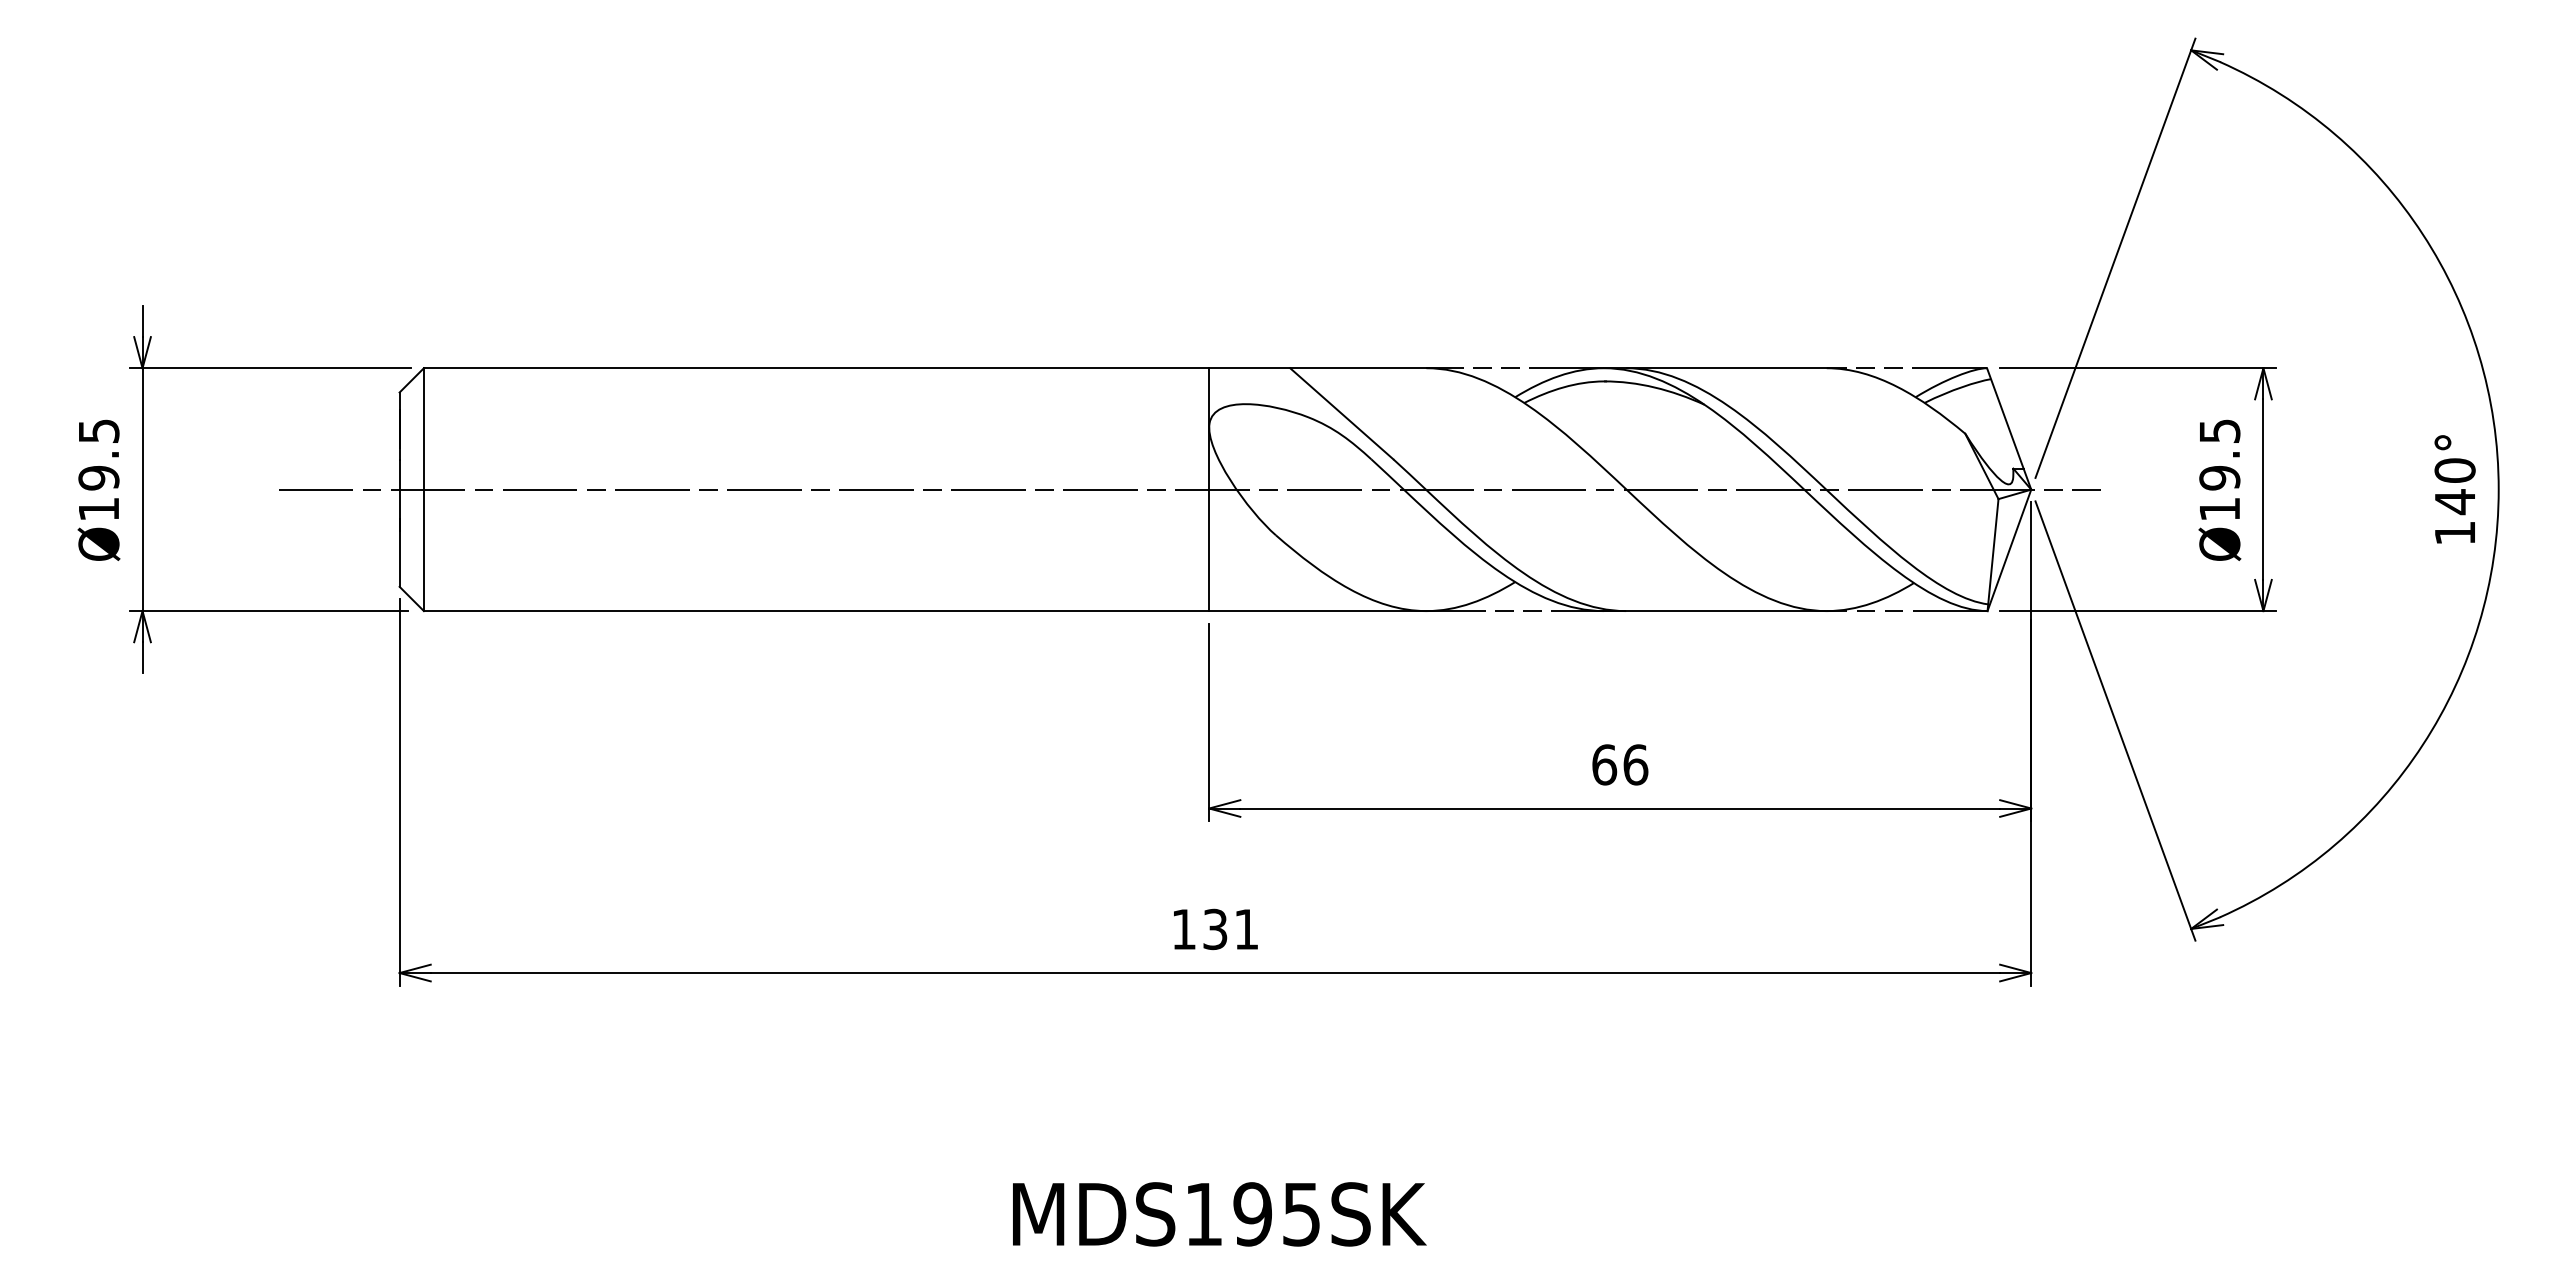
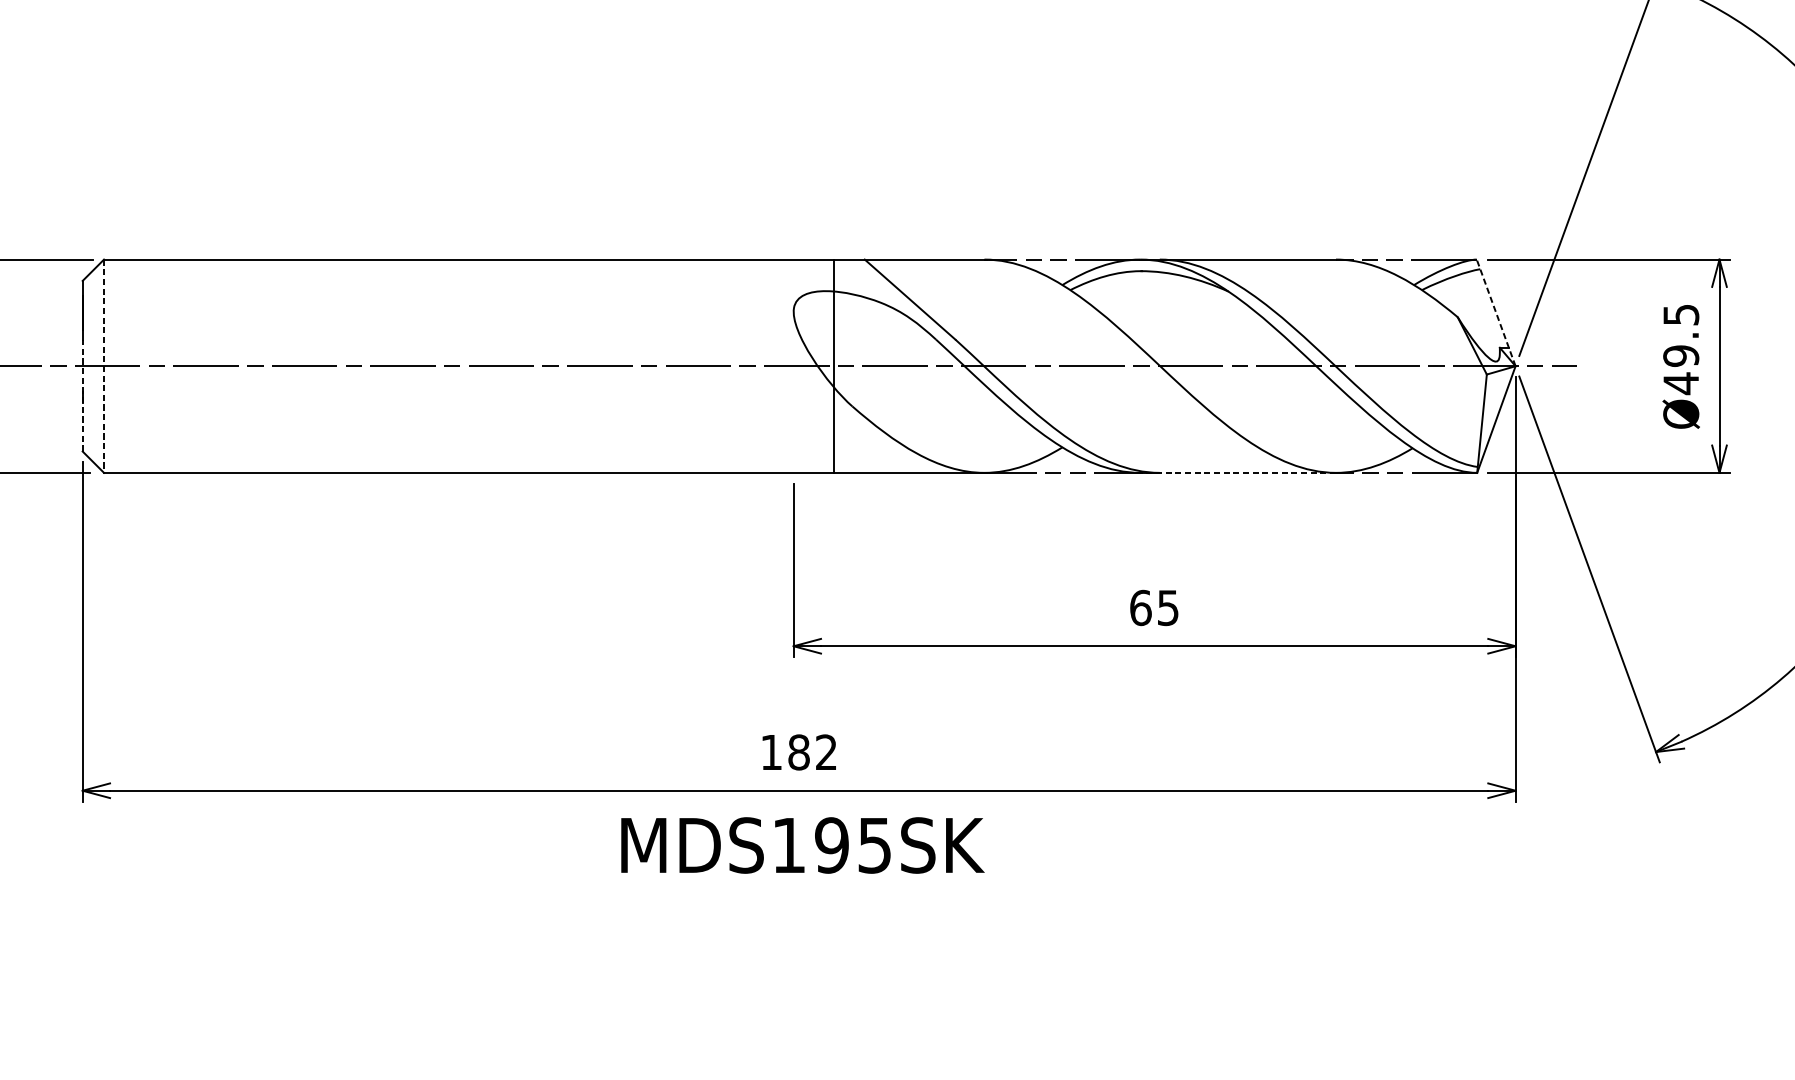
line: (2009, 428) -> (1496, 312), solid -> dashed
line: (1209, 489) -> (834, 366), moved
line: (423, 490) -> (103, 366), solid -> dashed
text: (2219, 509) -> (1680, 383), Ø19.5 -> Ø49.5
line: (399, 522) -> (82, 395), solid -> dashed
line: (1714, 611) -> (1237, 473), solid -> dashed
text: (1635, 764) -> (1168, 607), 66 -> 65
text: (1230, 929) -> (812, 752), 131 -> 182
text: (1219, 1214) -> (802, 845), moved

